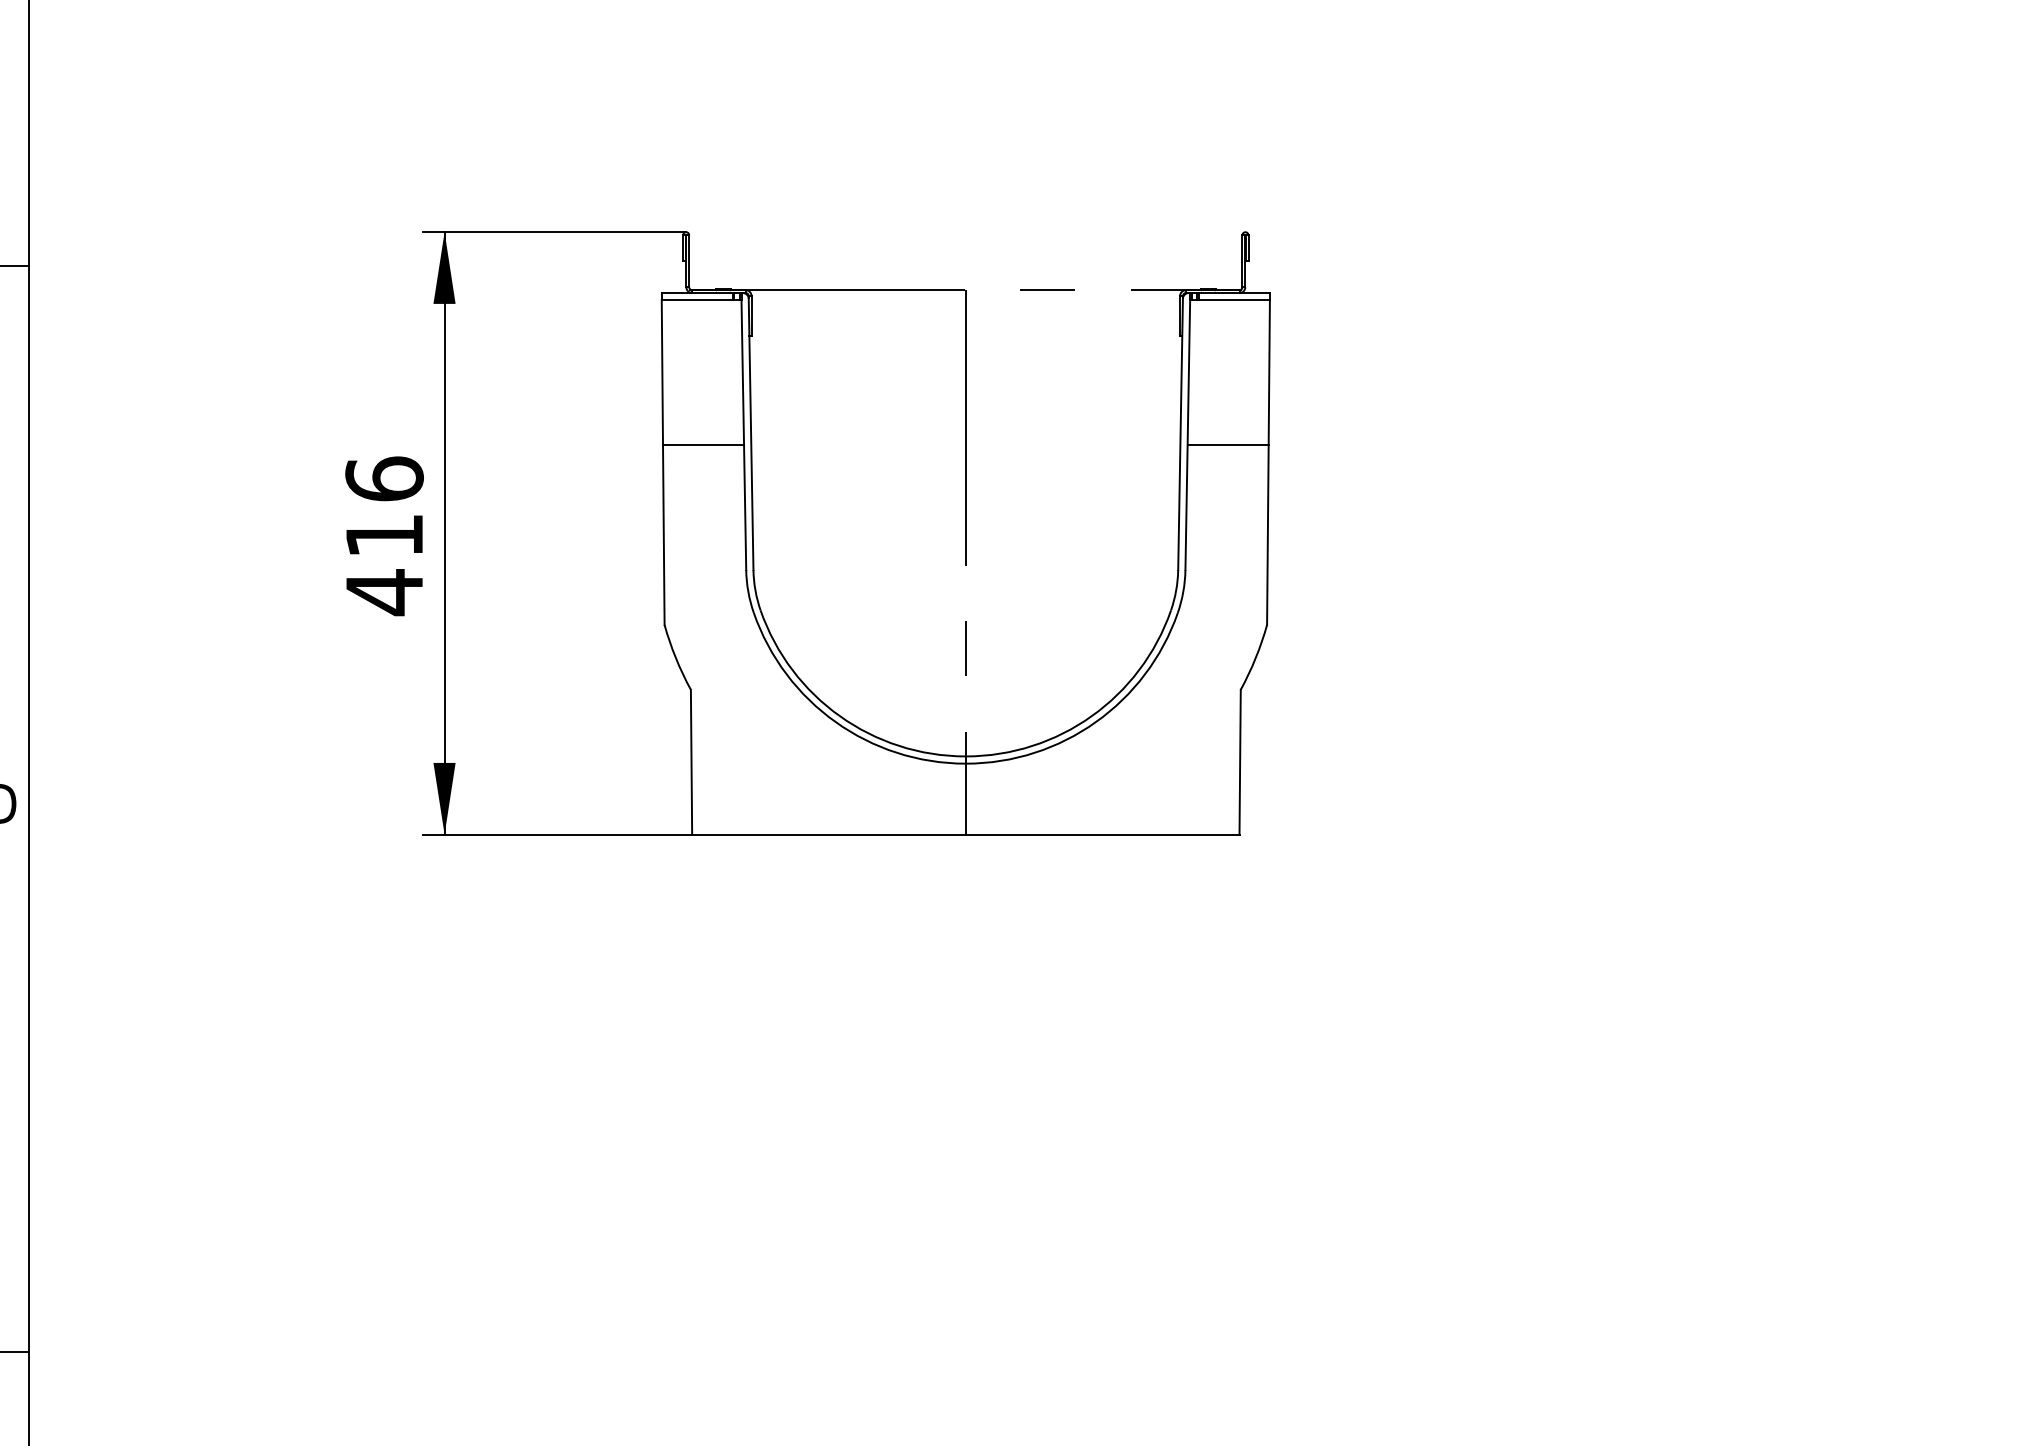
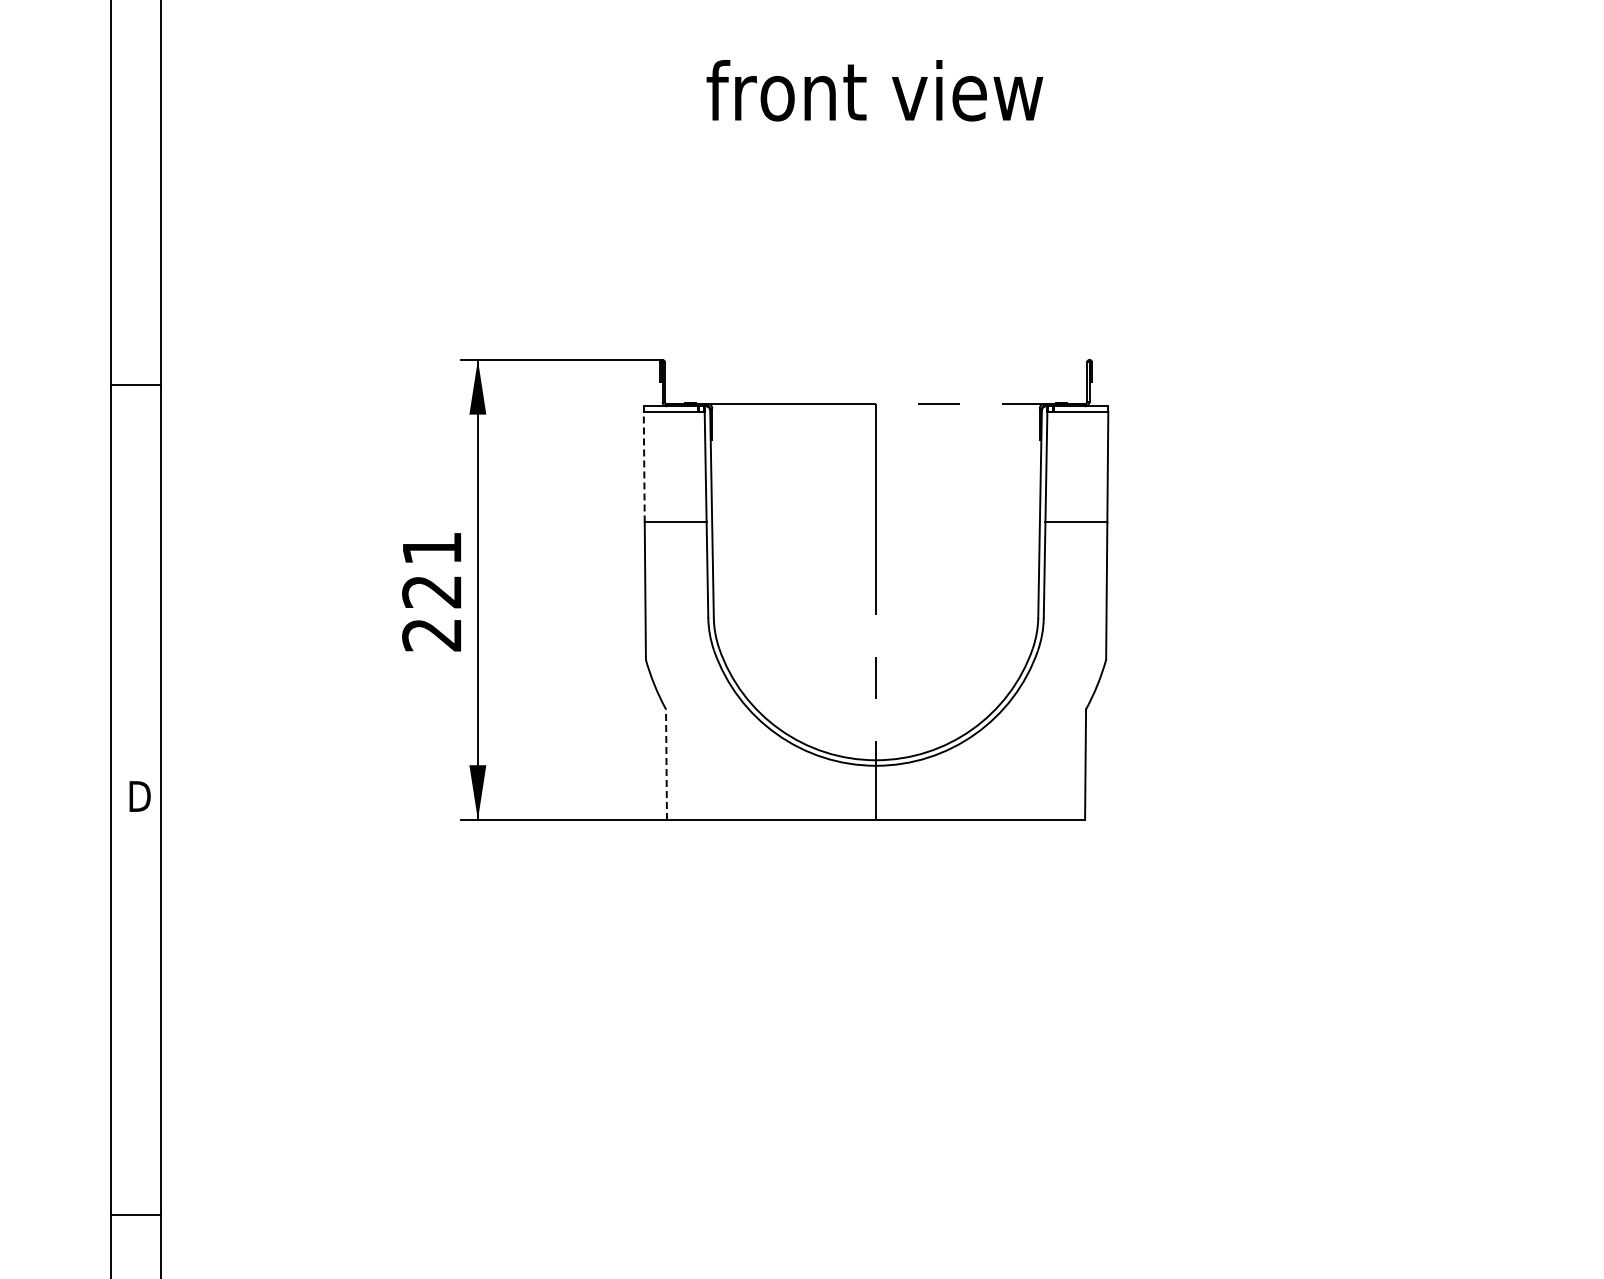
line: (662, 371) -> (644, 466), solid -> dashed
text: (385, 536) -> (432, 592), 416 -> 221
line: (691, 761) -> (666, 764), solid -> dashed

